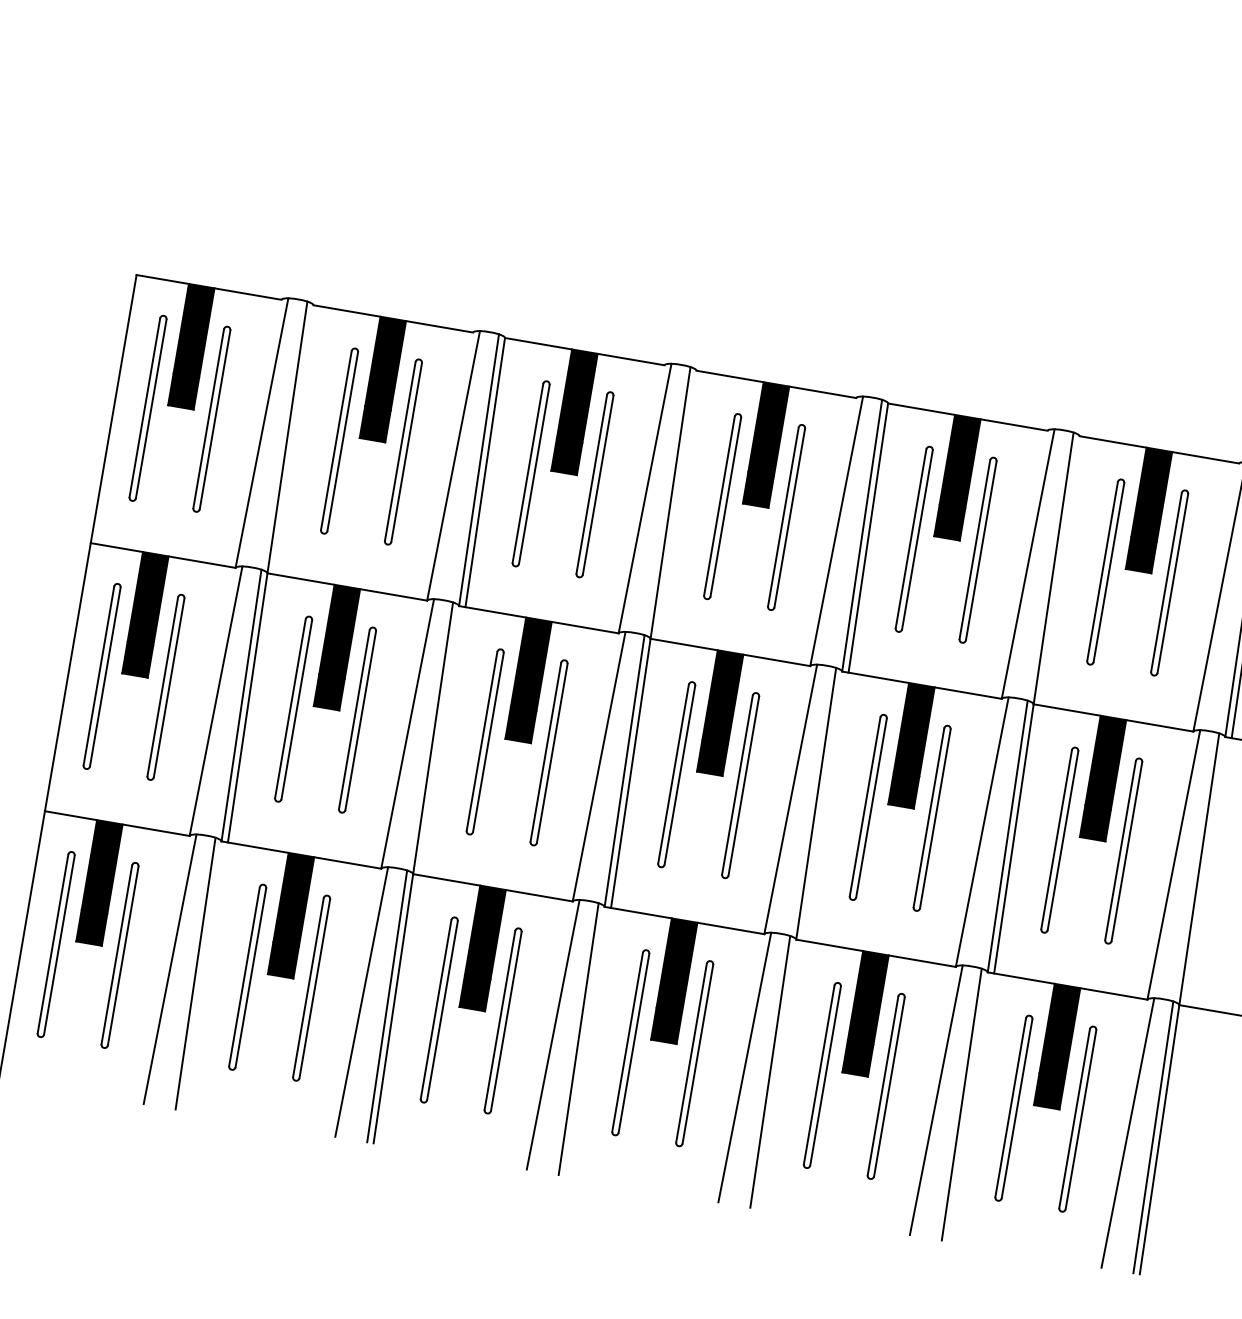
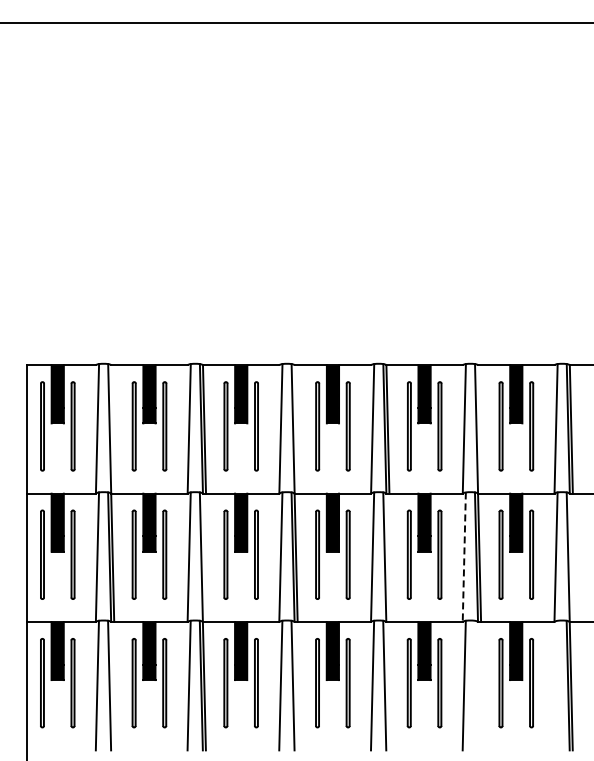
line: (982, 832) -> (464, 557), solid -> dashed
line: (959, 1104) -> (475, 685), removed
line: (1126, 1132) -> (555, 685), removed

